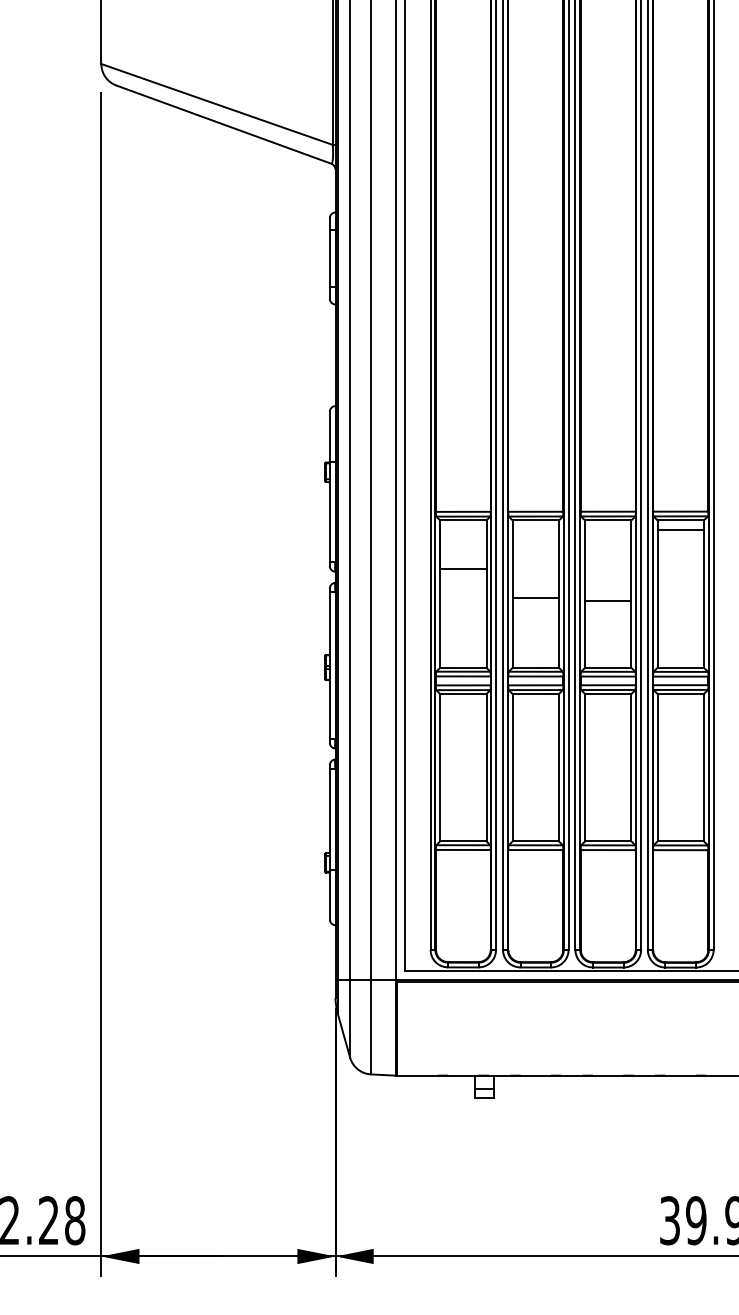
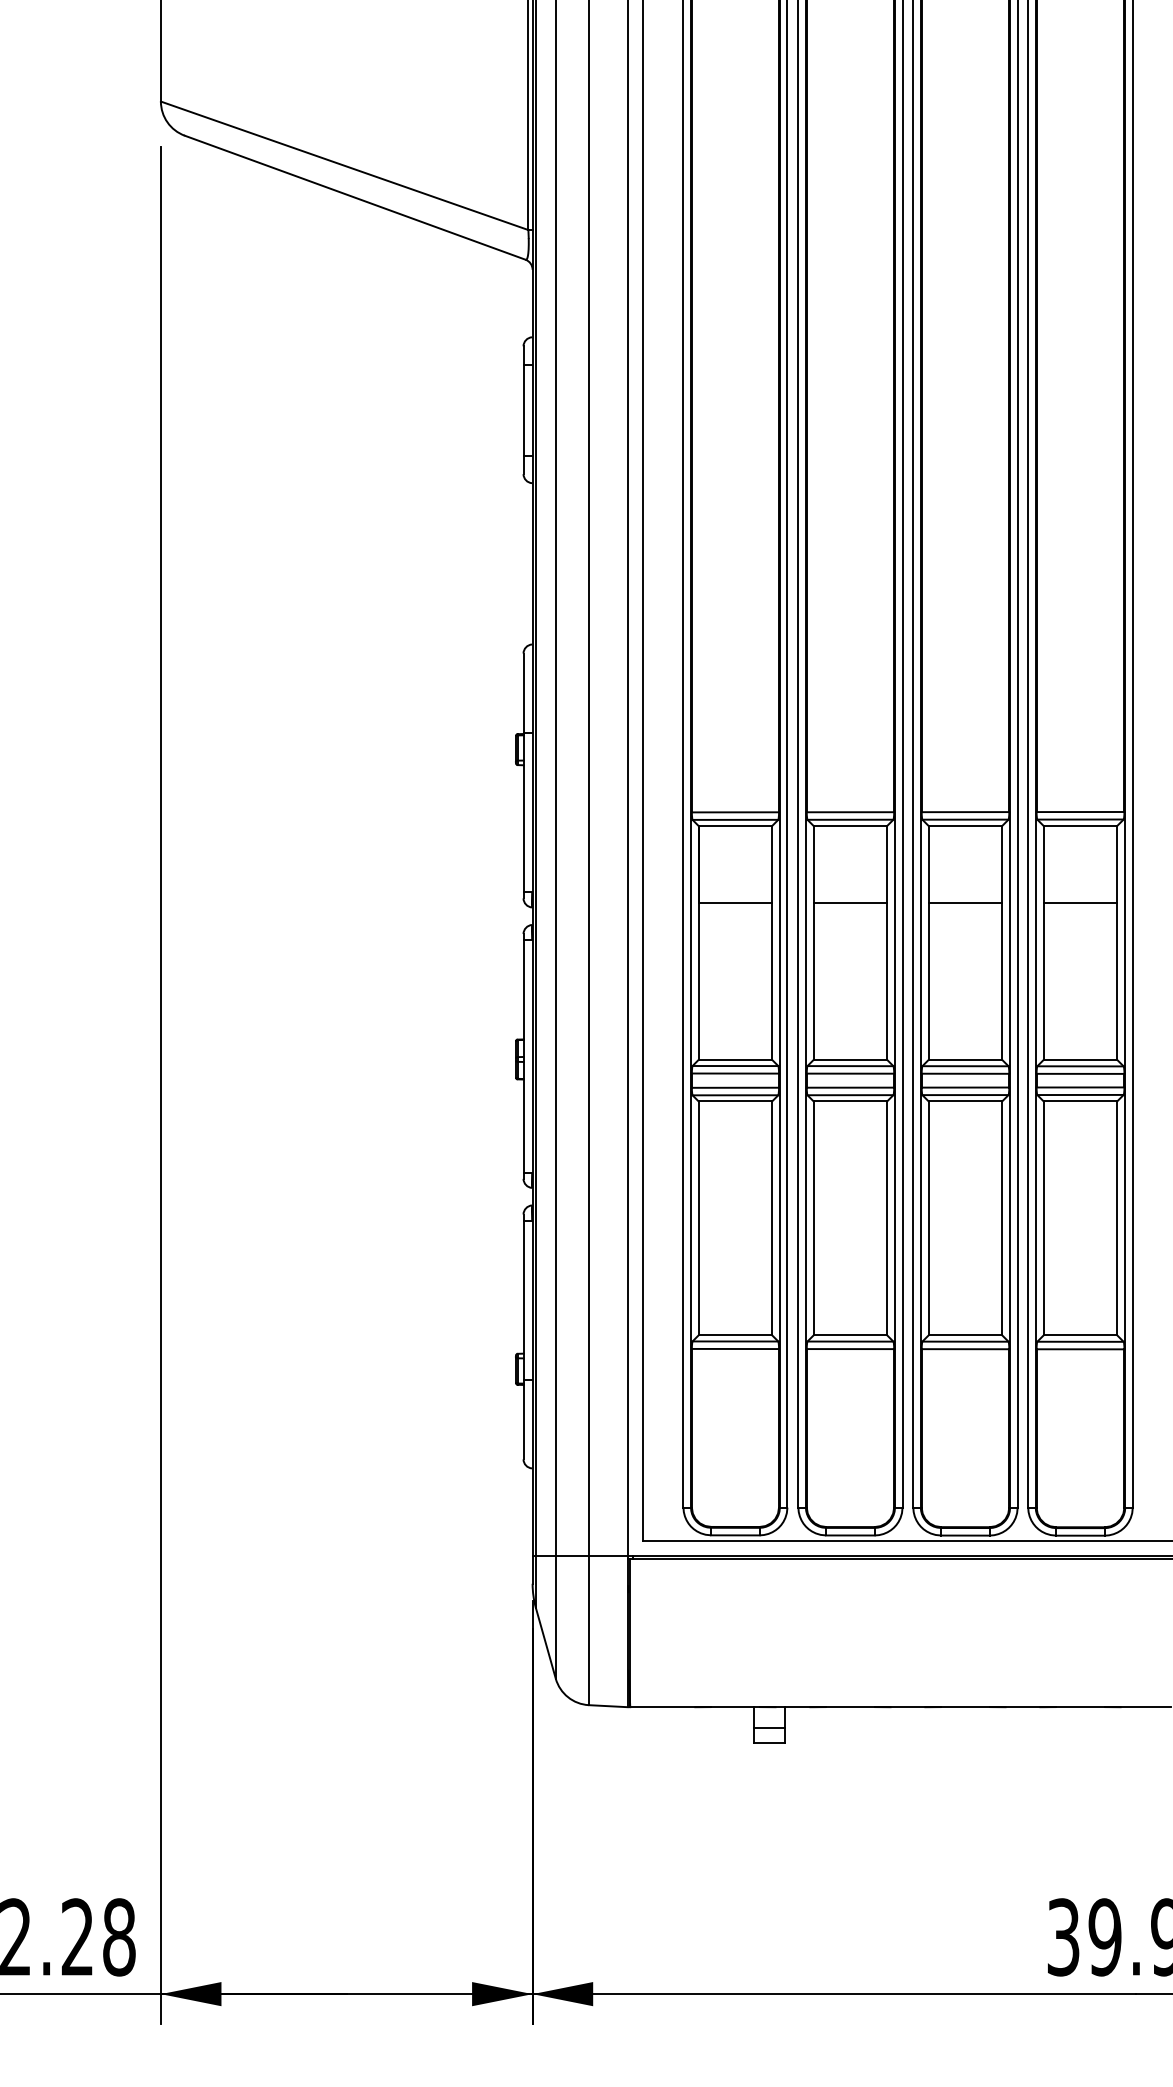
line: (680, 529) -> (1080, 902), moved
line: (535, 597) -> (849, 902), moved
line: (608, 600) -> (965, 902), moved

